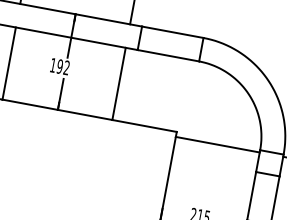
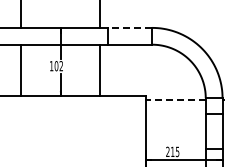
line: (173, 31) -> (130, 27), solid -> dashed
text: (58, 66) -> (55, 66), 192 -> 102
line: (217, 144) -> (175, 99), solid -> dashed

